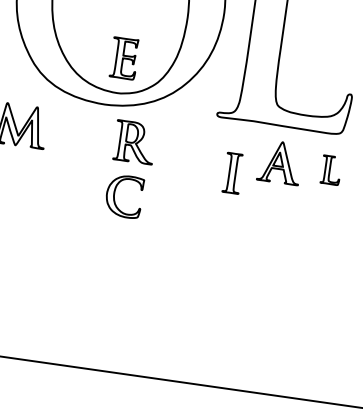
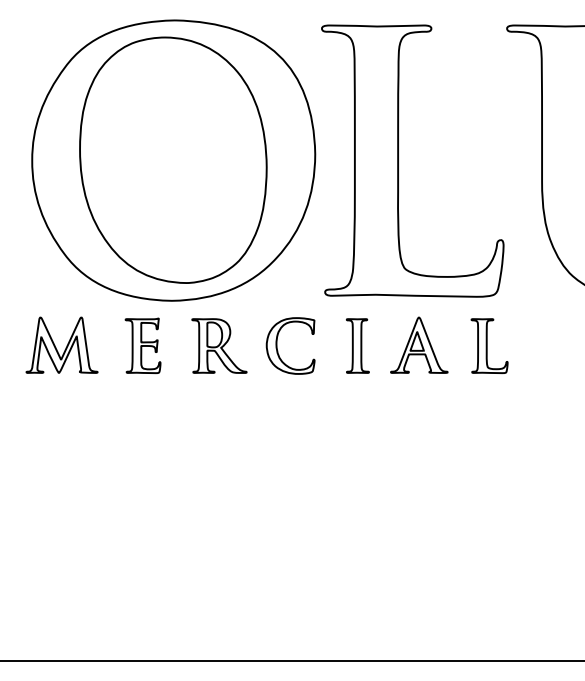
part: (123, 58) -> (142, 345), moved
part: (331, 169) -> (489, 345), size x1.43
part: (232, 172) -> (357, 345), moved
part: (114, 194) -> (277, 345), moved

